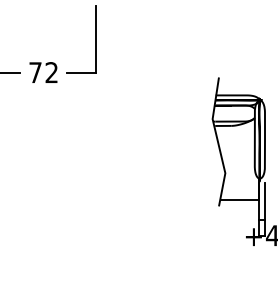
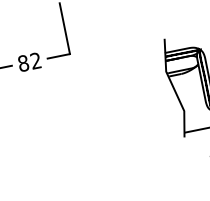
text: (35, 72) -> (23, 63), 72 -> 82

